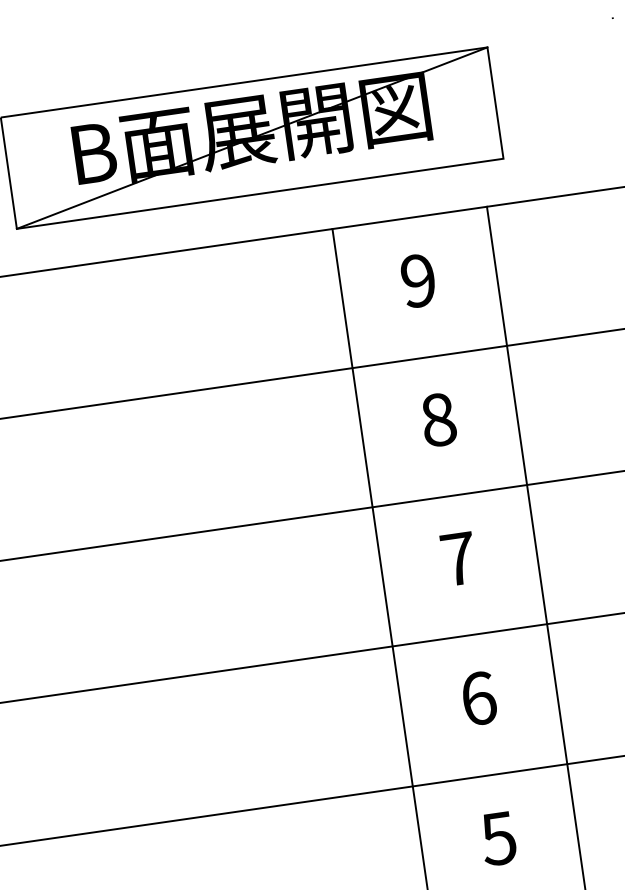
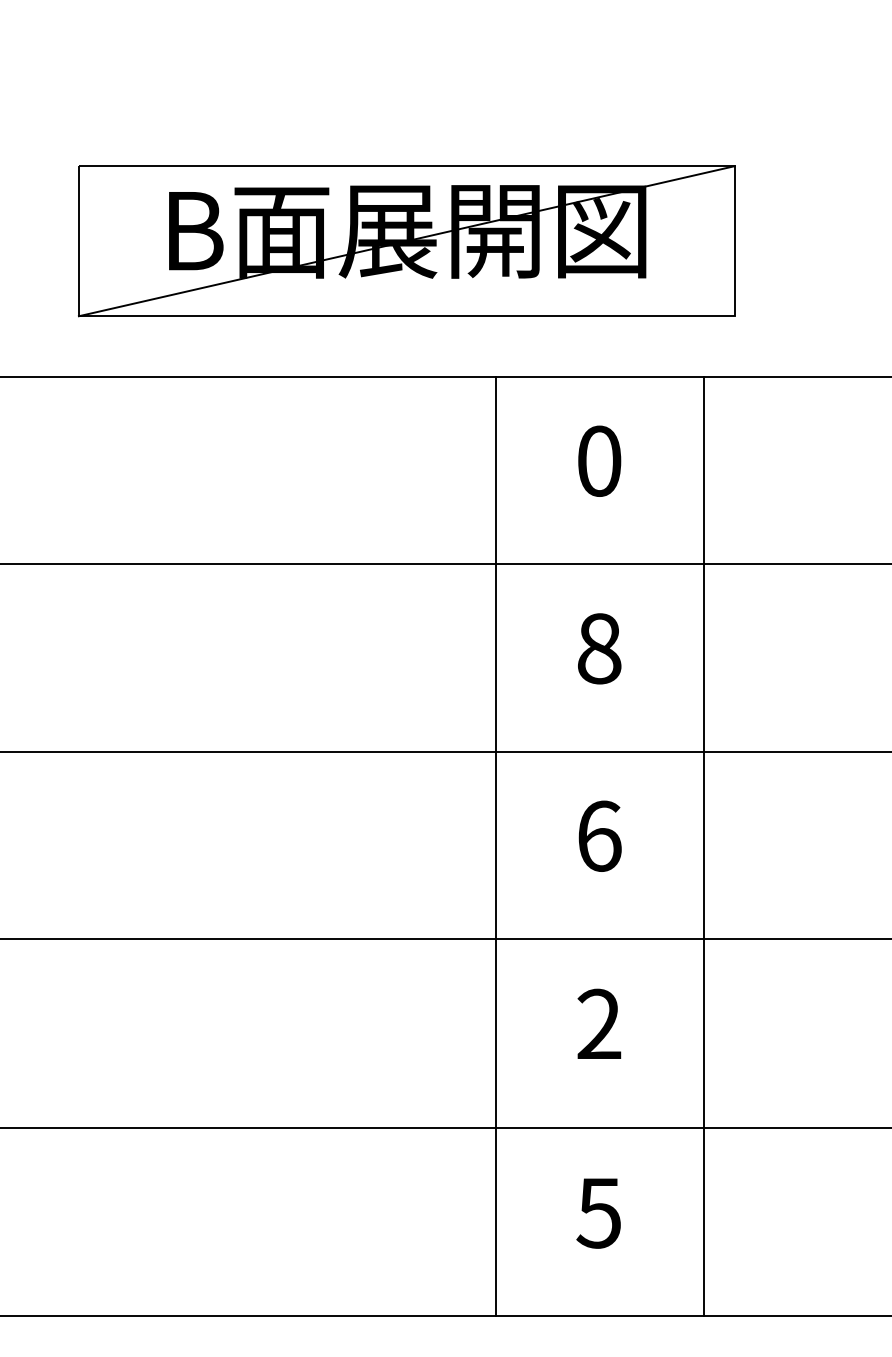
text: (418, 280) -> (599, 460), 9 -> 0
text: (458, 558) -> (599, 835), 7 -> 6
text: (478, 698) -> (599, 1024), 6 -> 2

